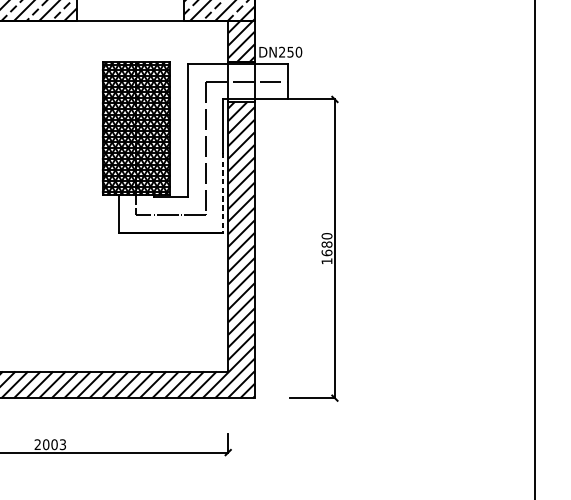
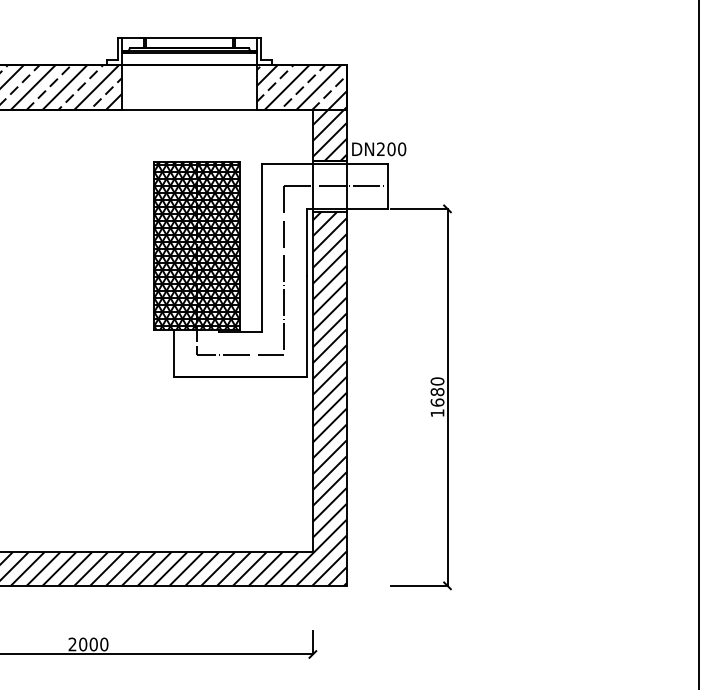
text: (290, 52) -> (391, 149), DN250 -> DN200
line: (223, 193) -> (306, 327), dashed -> solid
text: (63, 444) -> (104, 644), 2003 -> 2000

